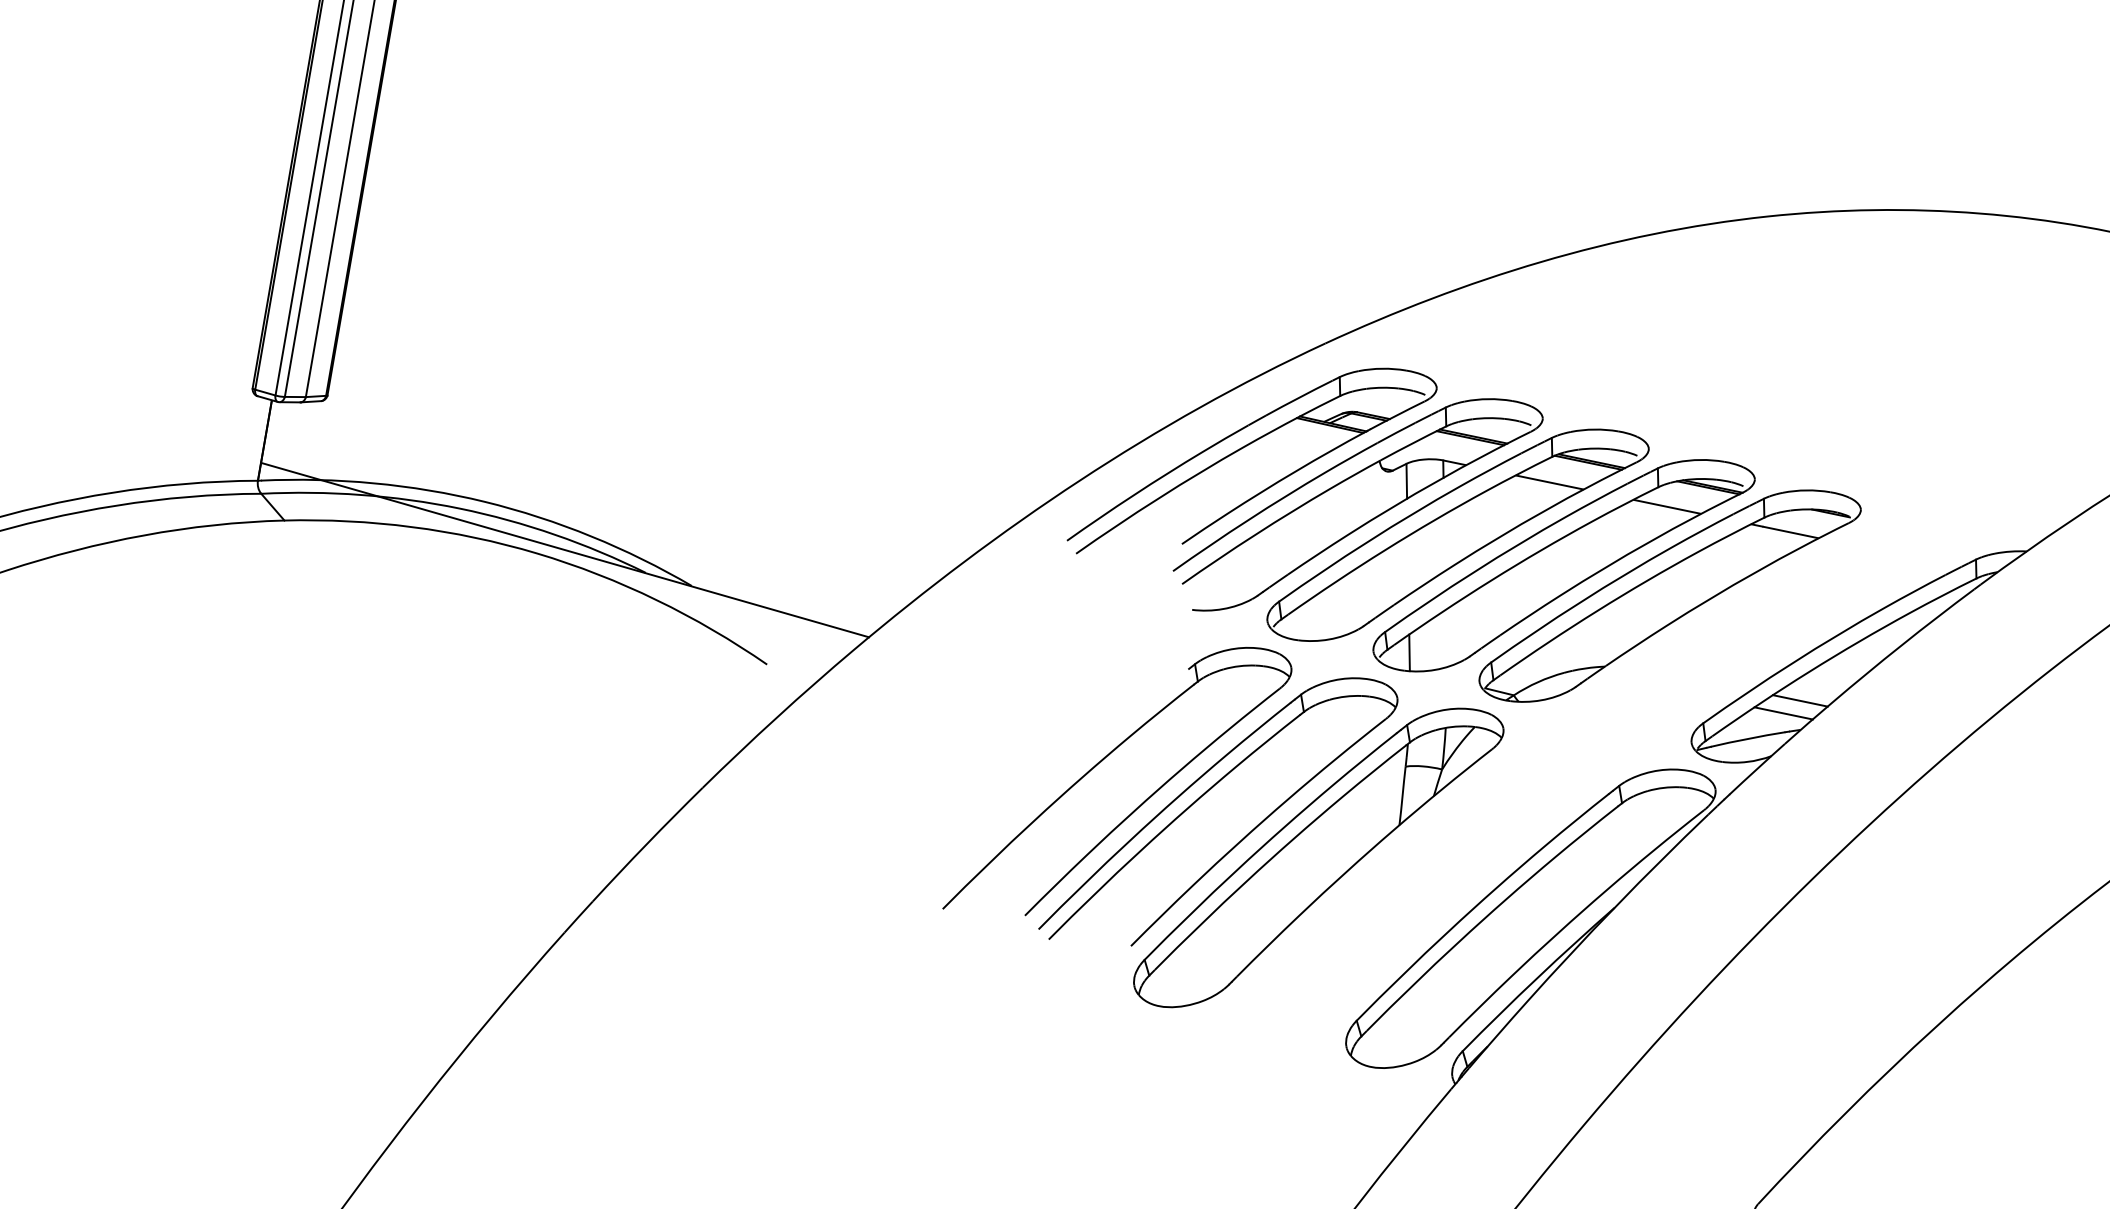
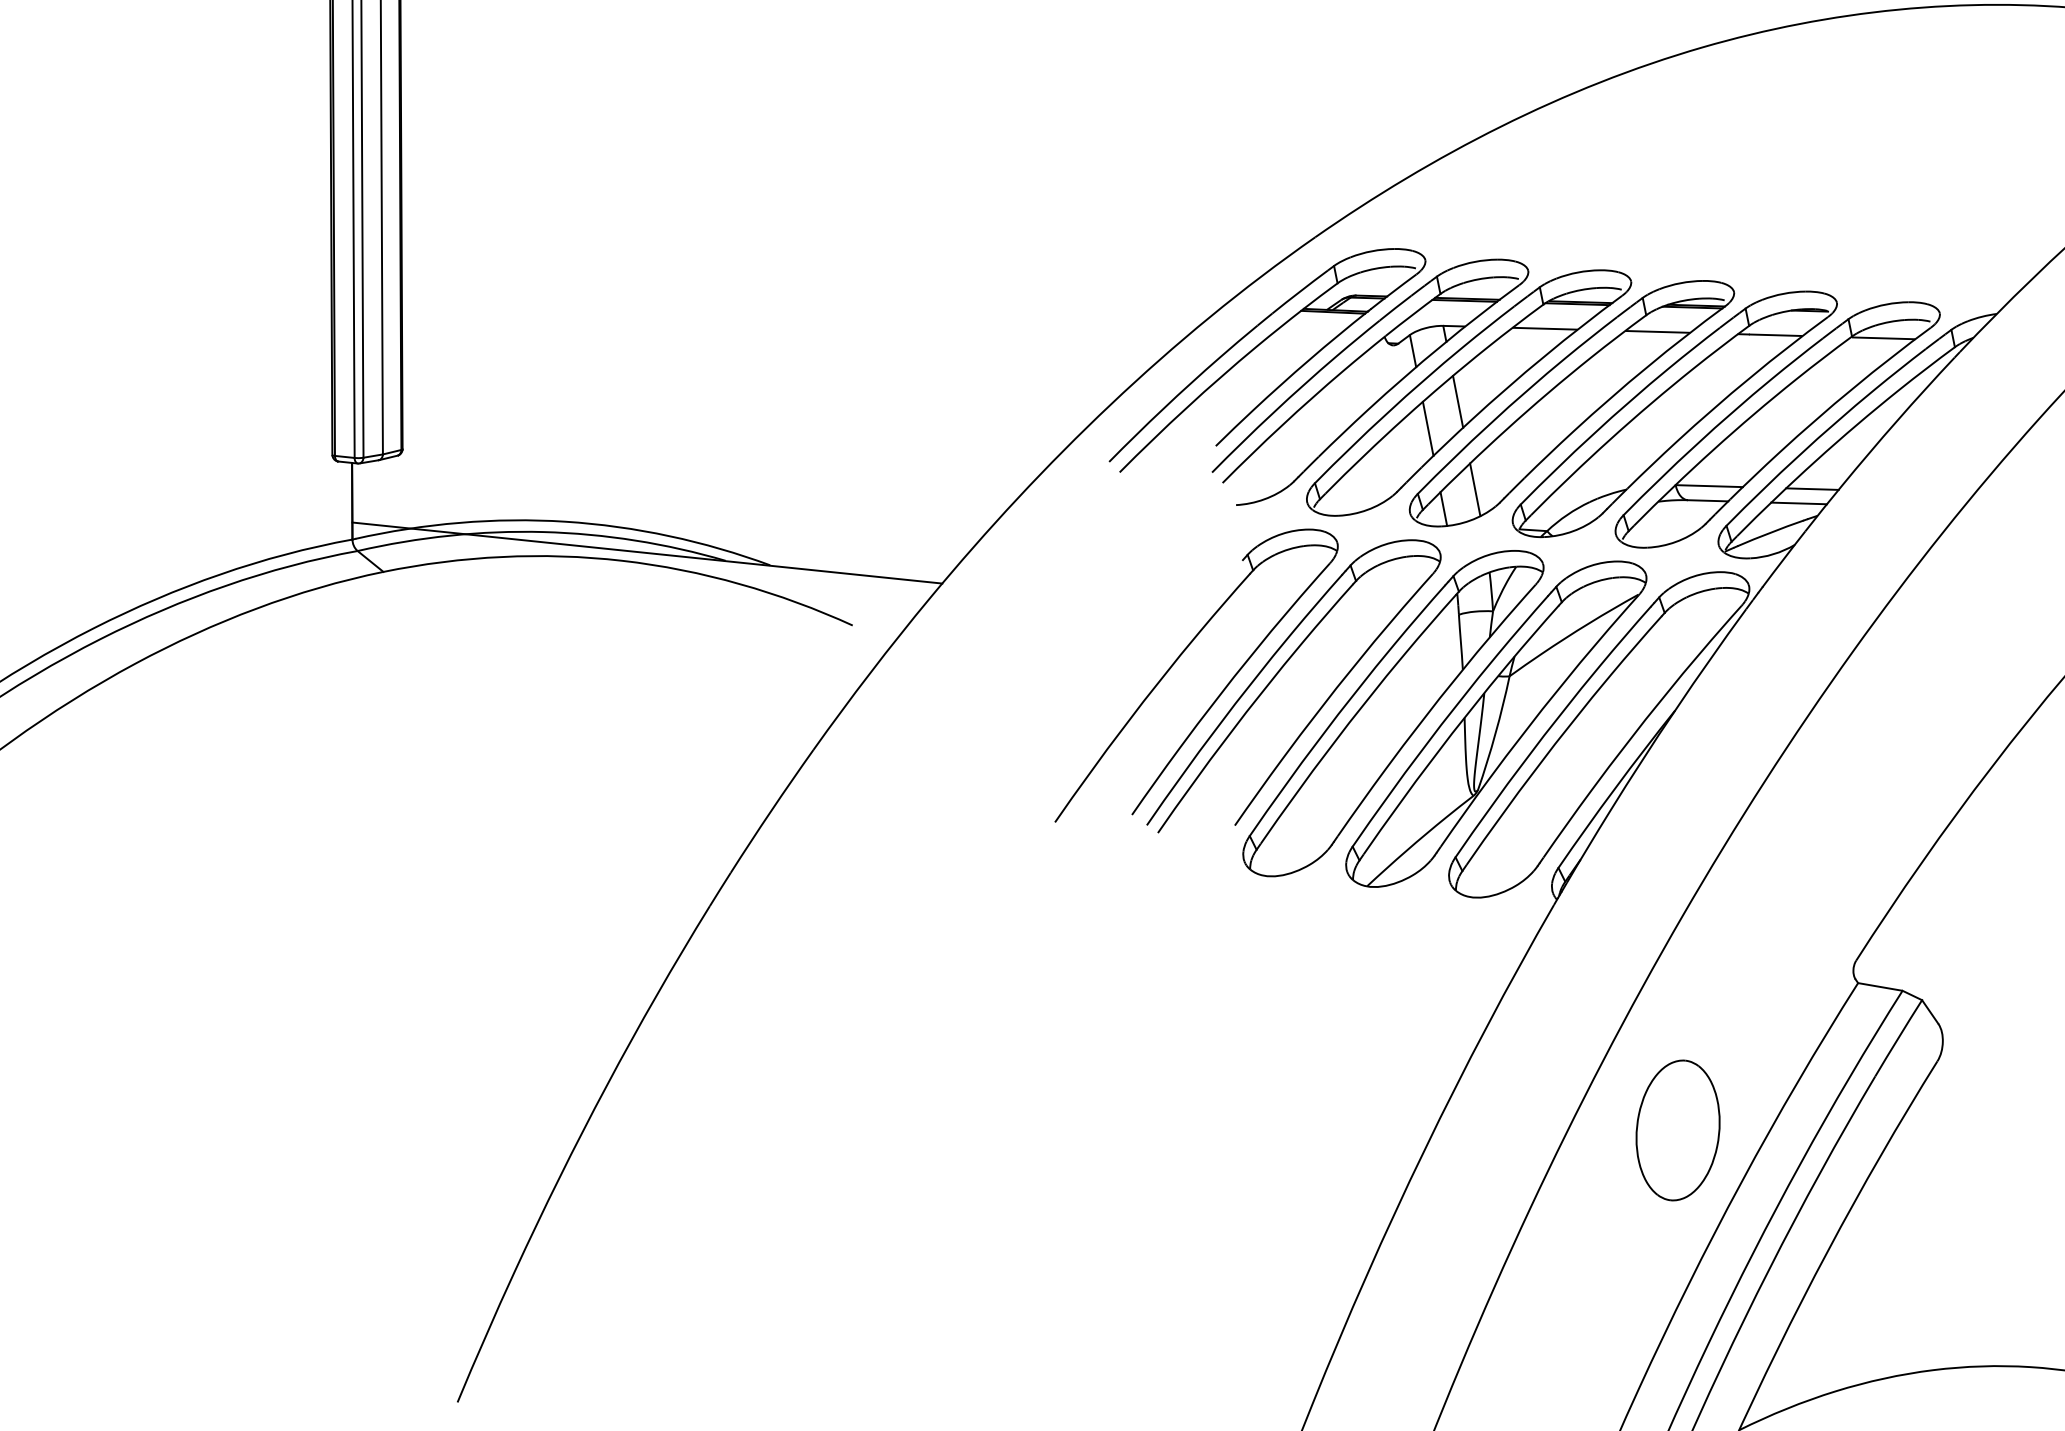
line: (1445, 542) -> (1458, 401), added
line: (1407, 565) -> (1427, 428), added
part: (1775, 626) -> (1777, 424), added
line: (1446, 638) -> (1475, 489), added
part: (1424, 887) -> (1496, 723), added

